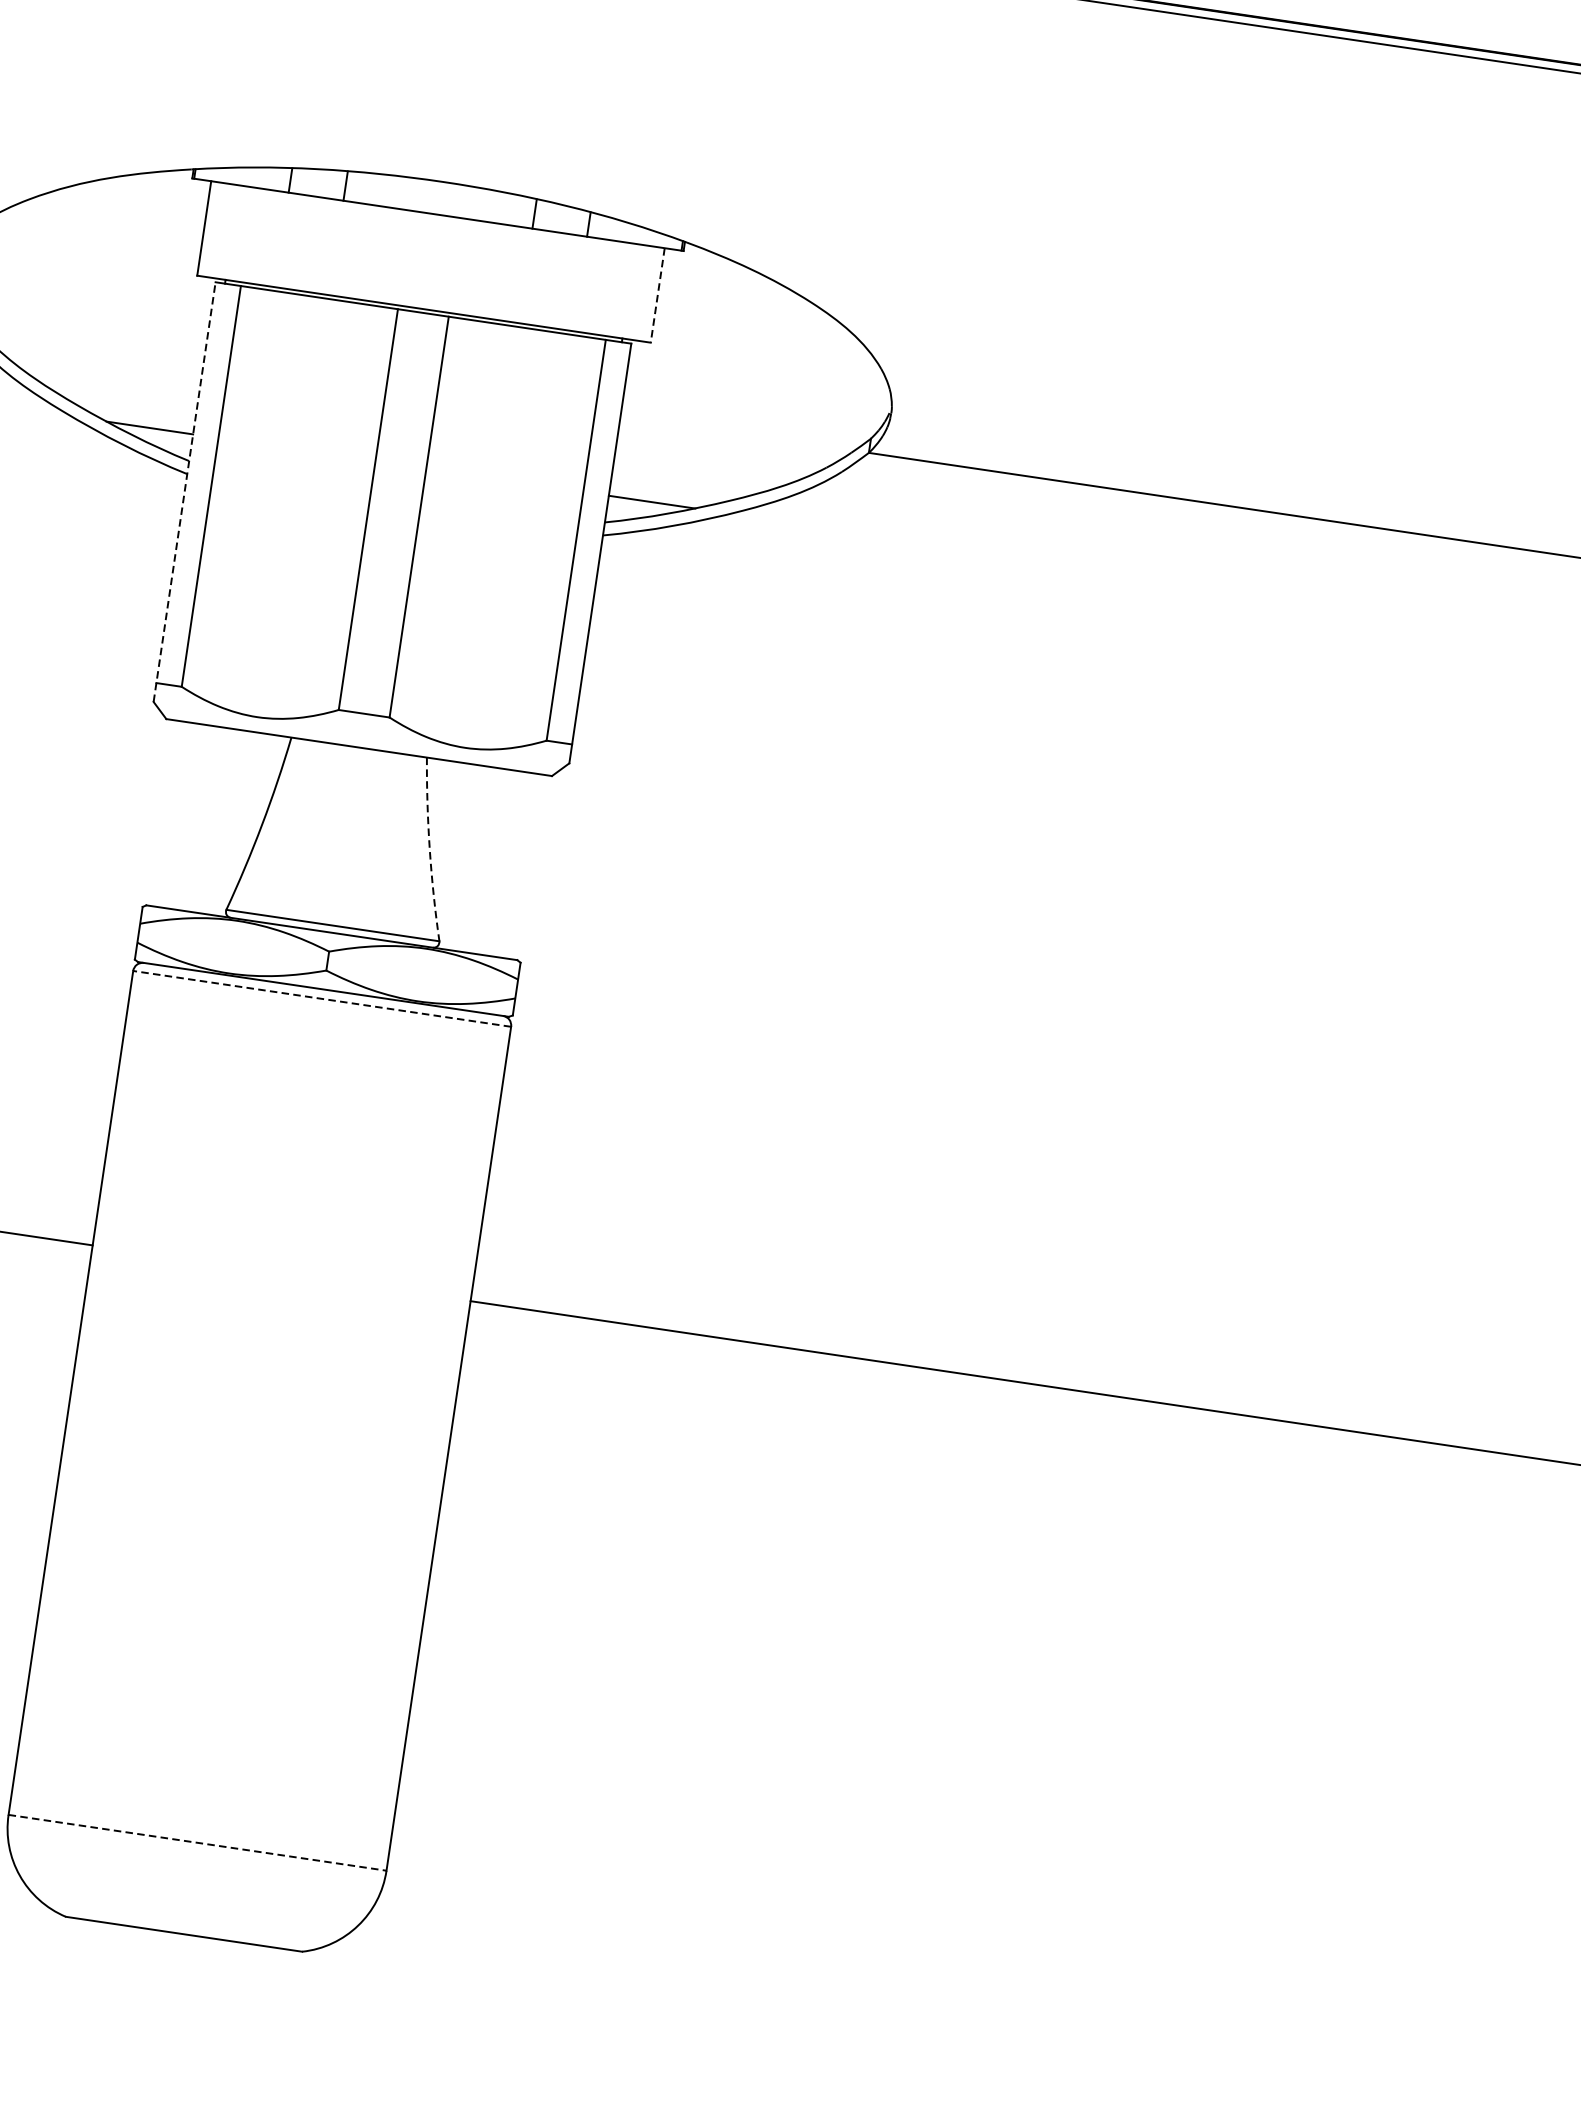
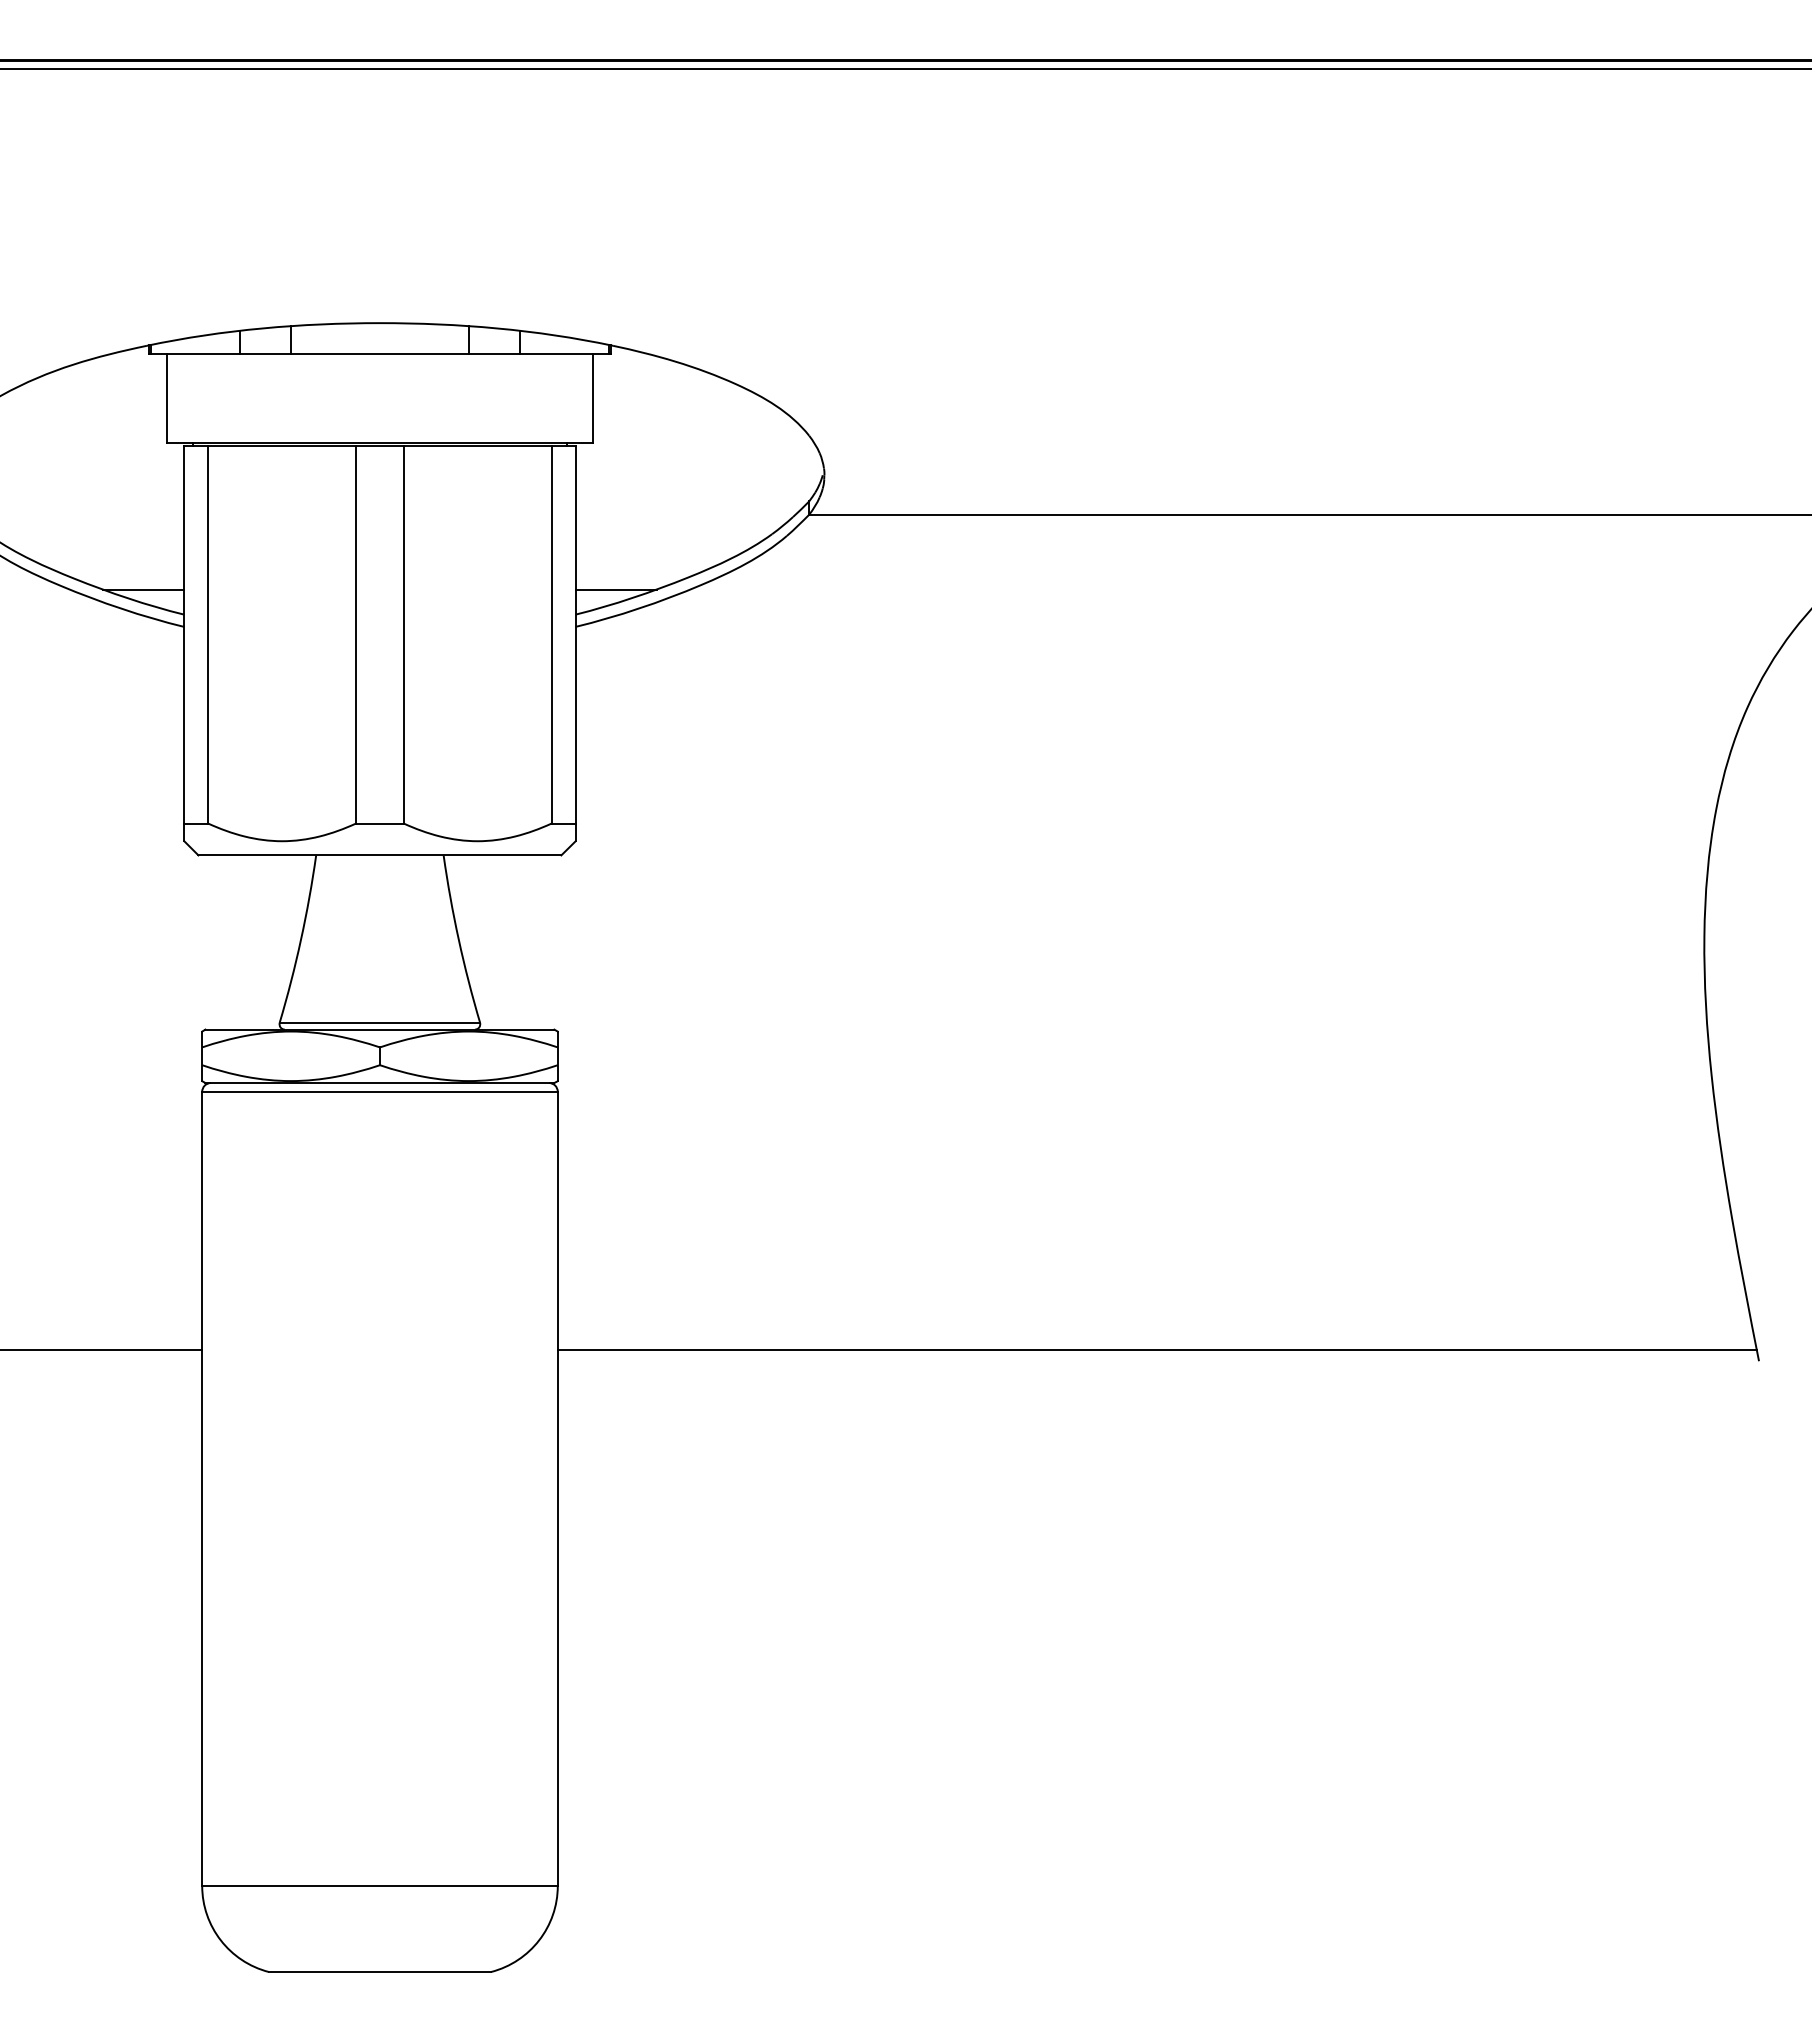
line: (657, 295) -> (593, 398), dashed -> solid
line: (184, 491) -> (184, 643), dashed -> solid
arc: (429, 849) -> (458, 939), dashed -> solid
line: (322, 998) -> (380, 1091), dashed -> solid
line: (198, 1842) -> (380, 1885), dashed -> solid

